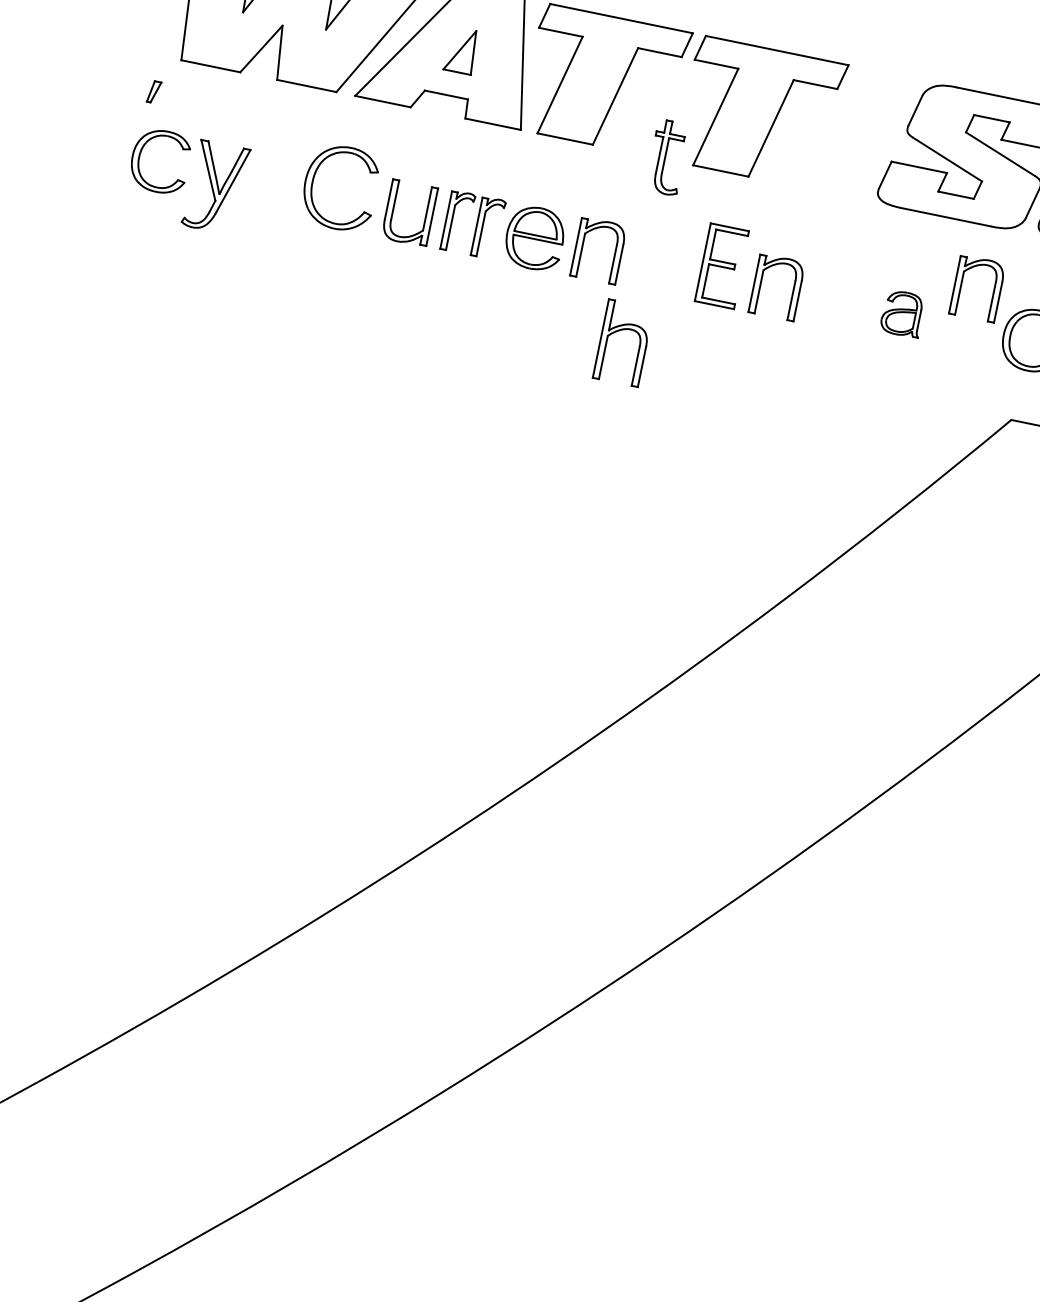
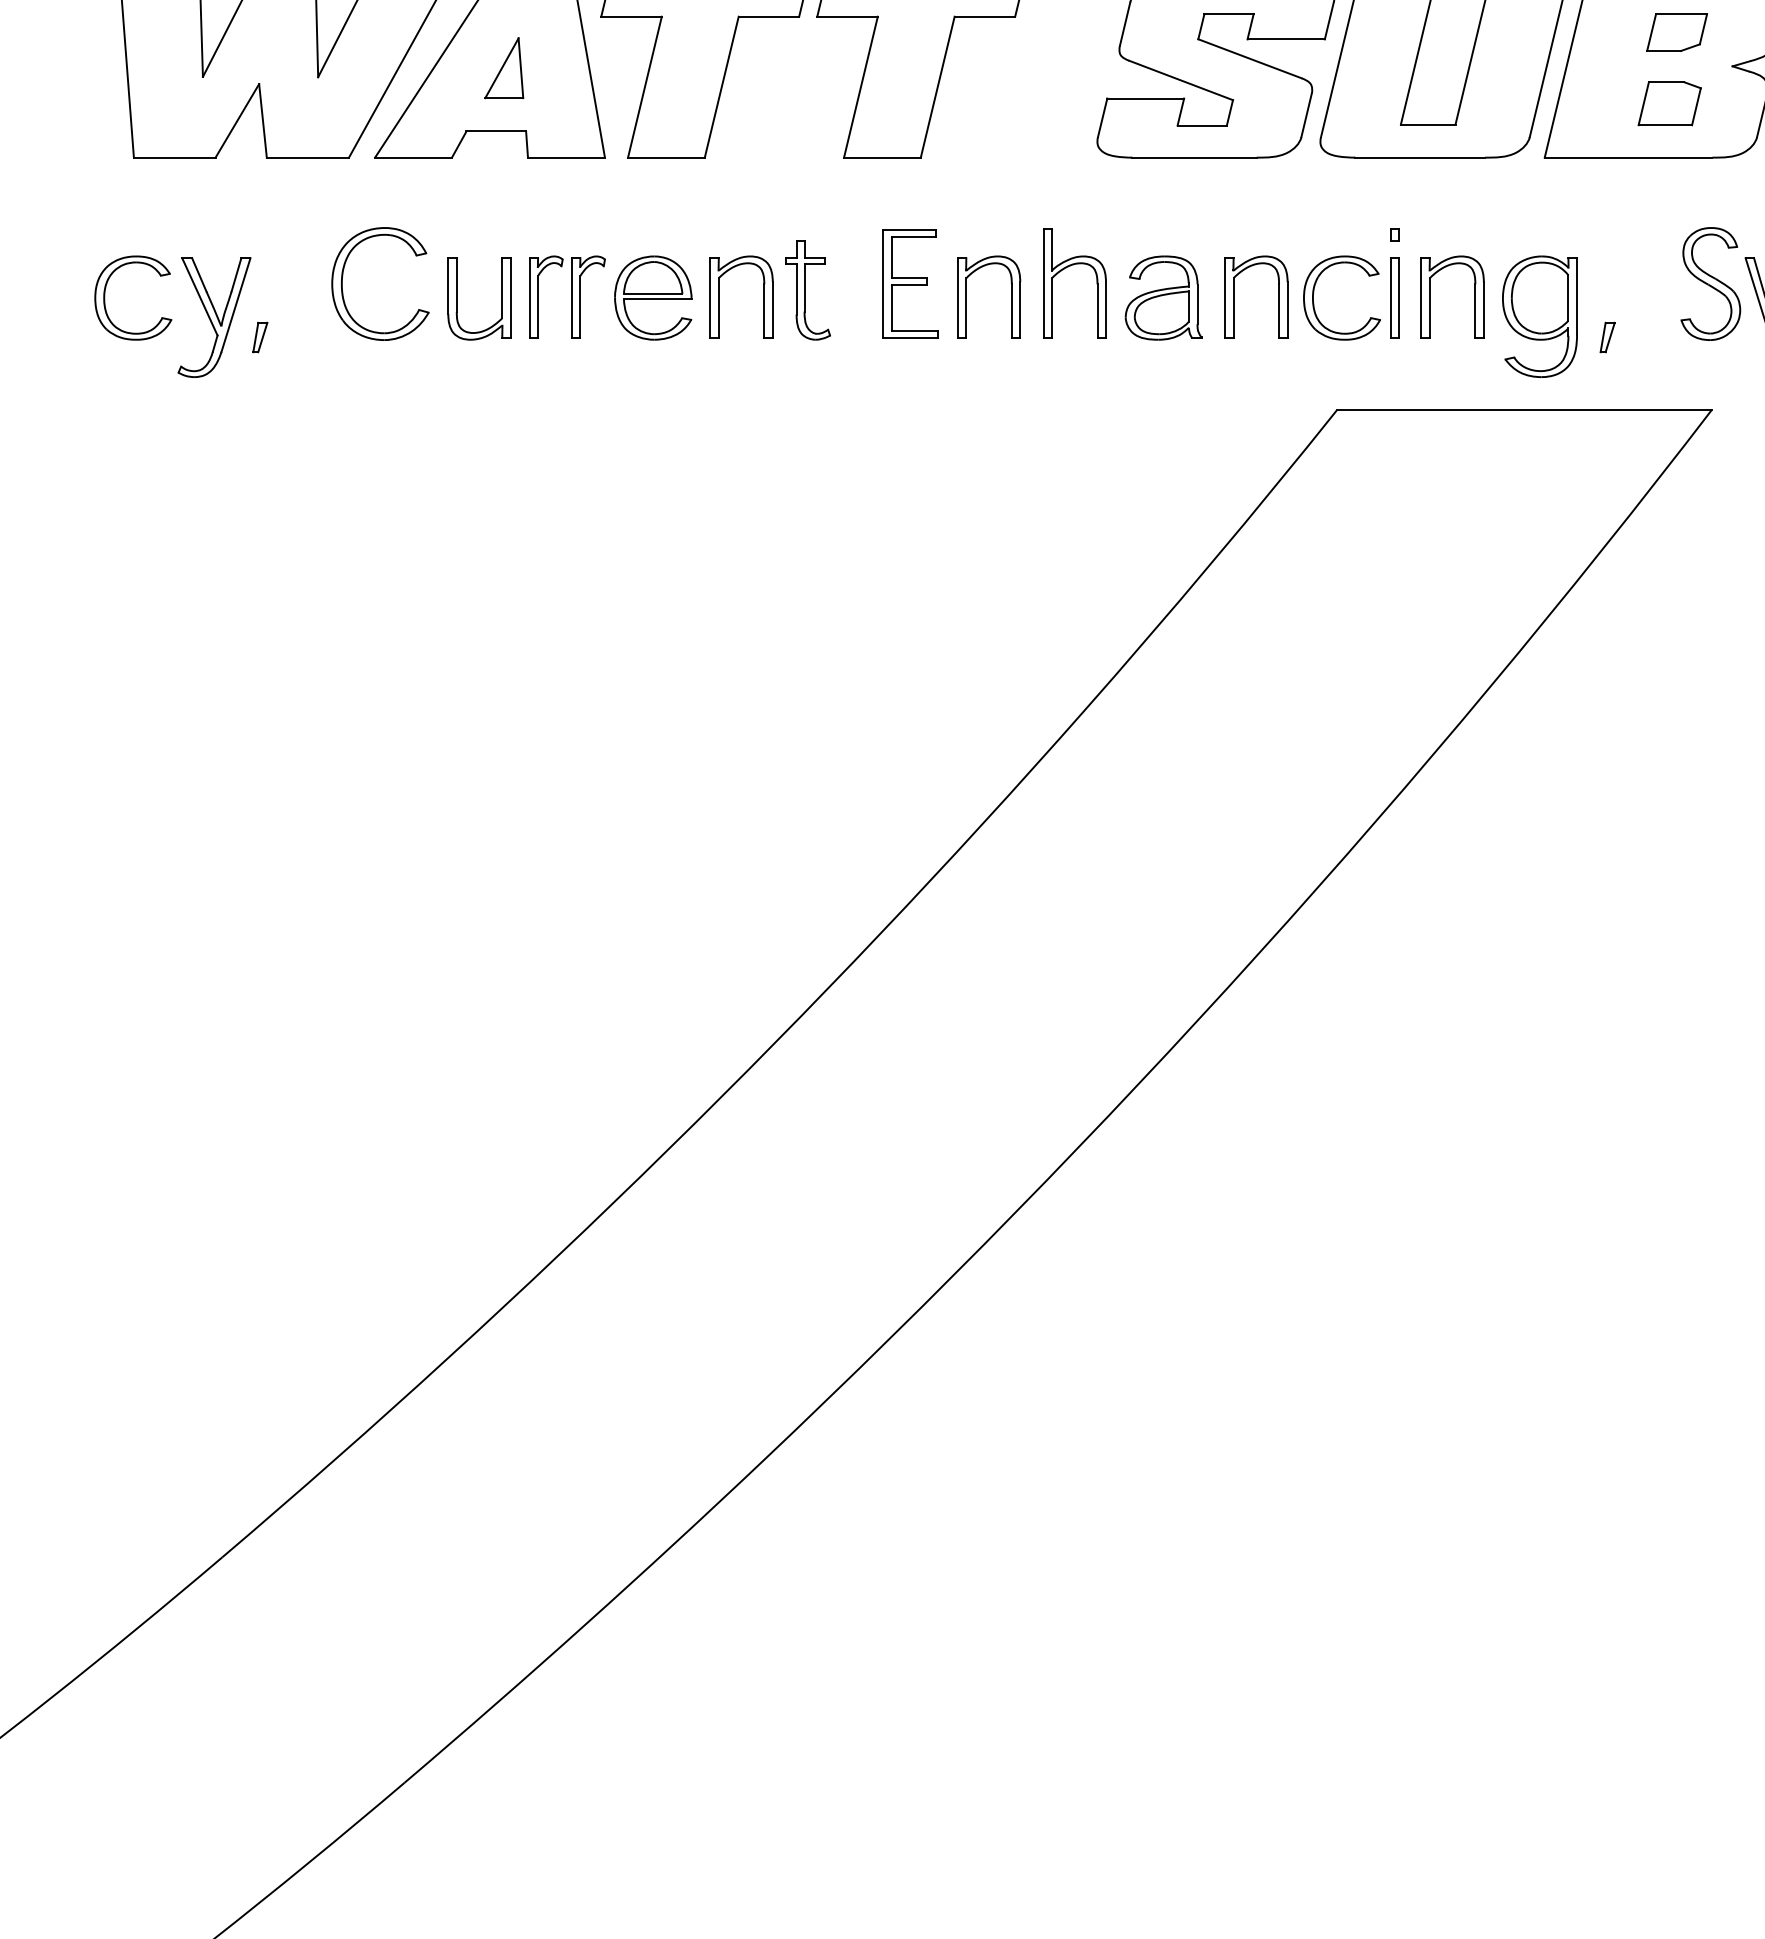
part: (154, 92) -> (260, 337), moved
part: (667, 157) -> (807, 290), moved
part: (961, 284) -> (1234, 296), moved
part: (902, 313) -> (1163, 297), size x1.43
part: (619, 331) -> (1066, 268), moved

